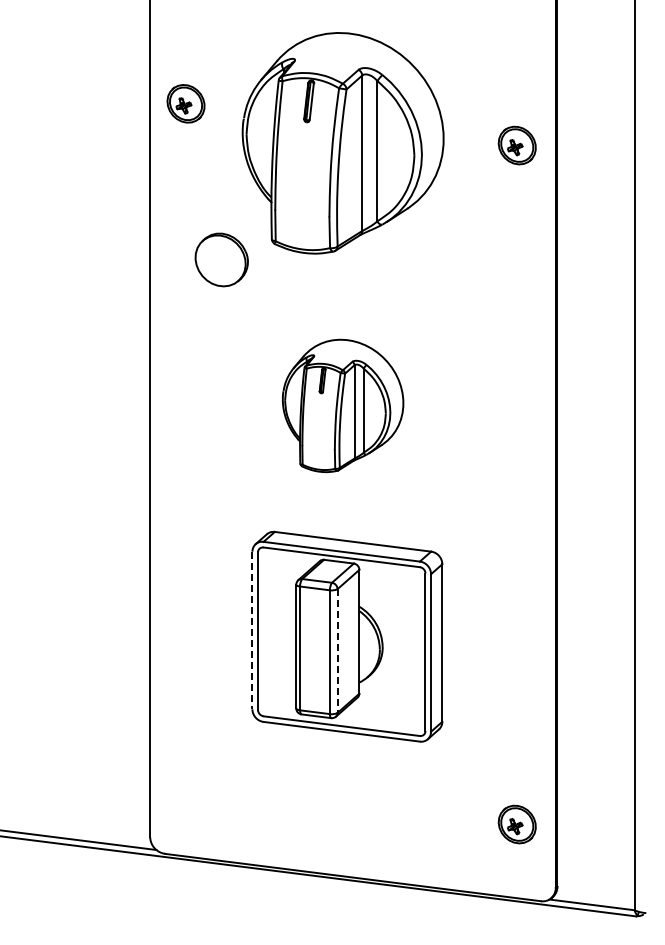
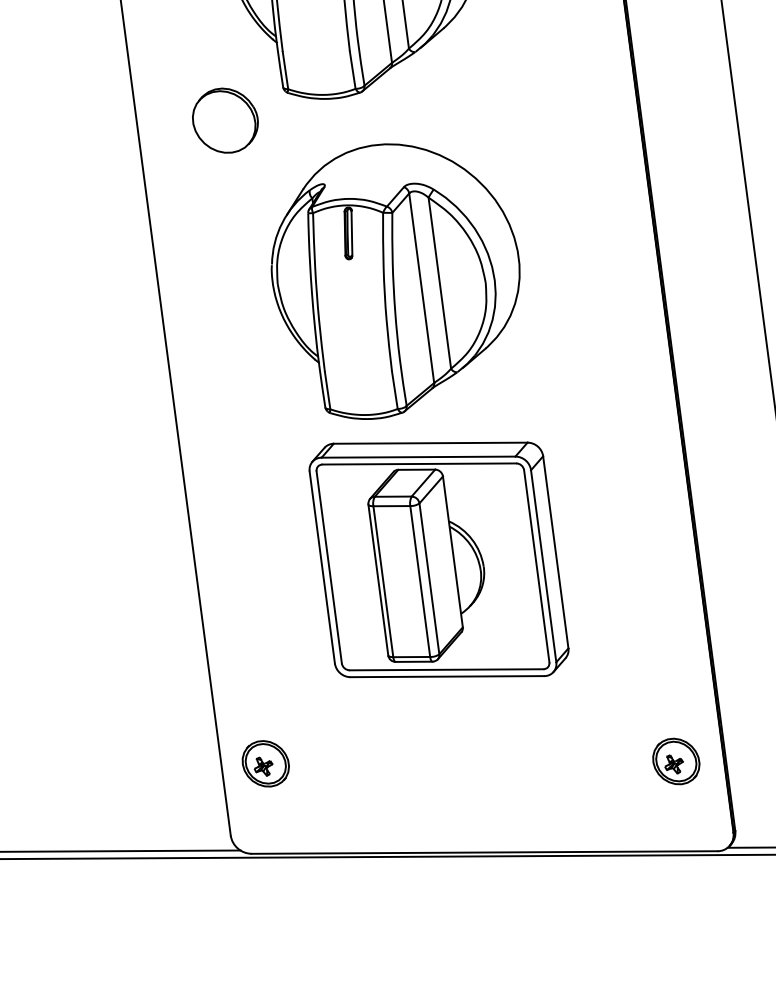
part: (342, 405) -> (395, 278), size x1.67
line: (252, 630) -> (322, 567), dashed -> solid
line: (337, 651) -> (429, 579), dashed -> solid
part: (185, 782) -> (265, 763), added

